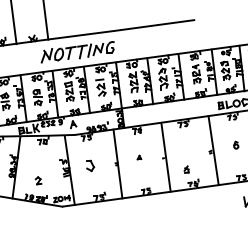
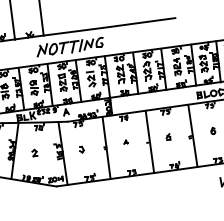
part: (90, 165) -> (81, 149), size x0.62
part: (186, 169) -> (168, 136), moved
part: (38, 180) -> (34, 152), moved

